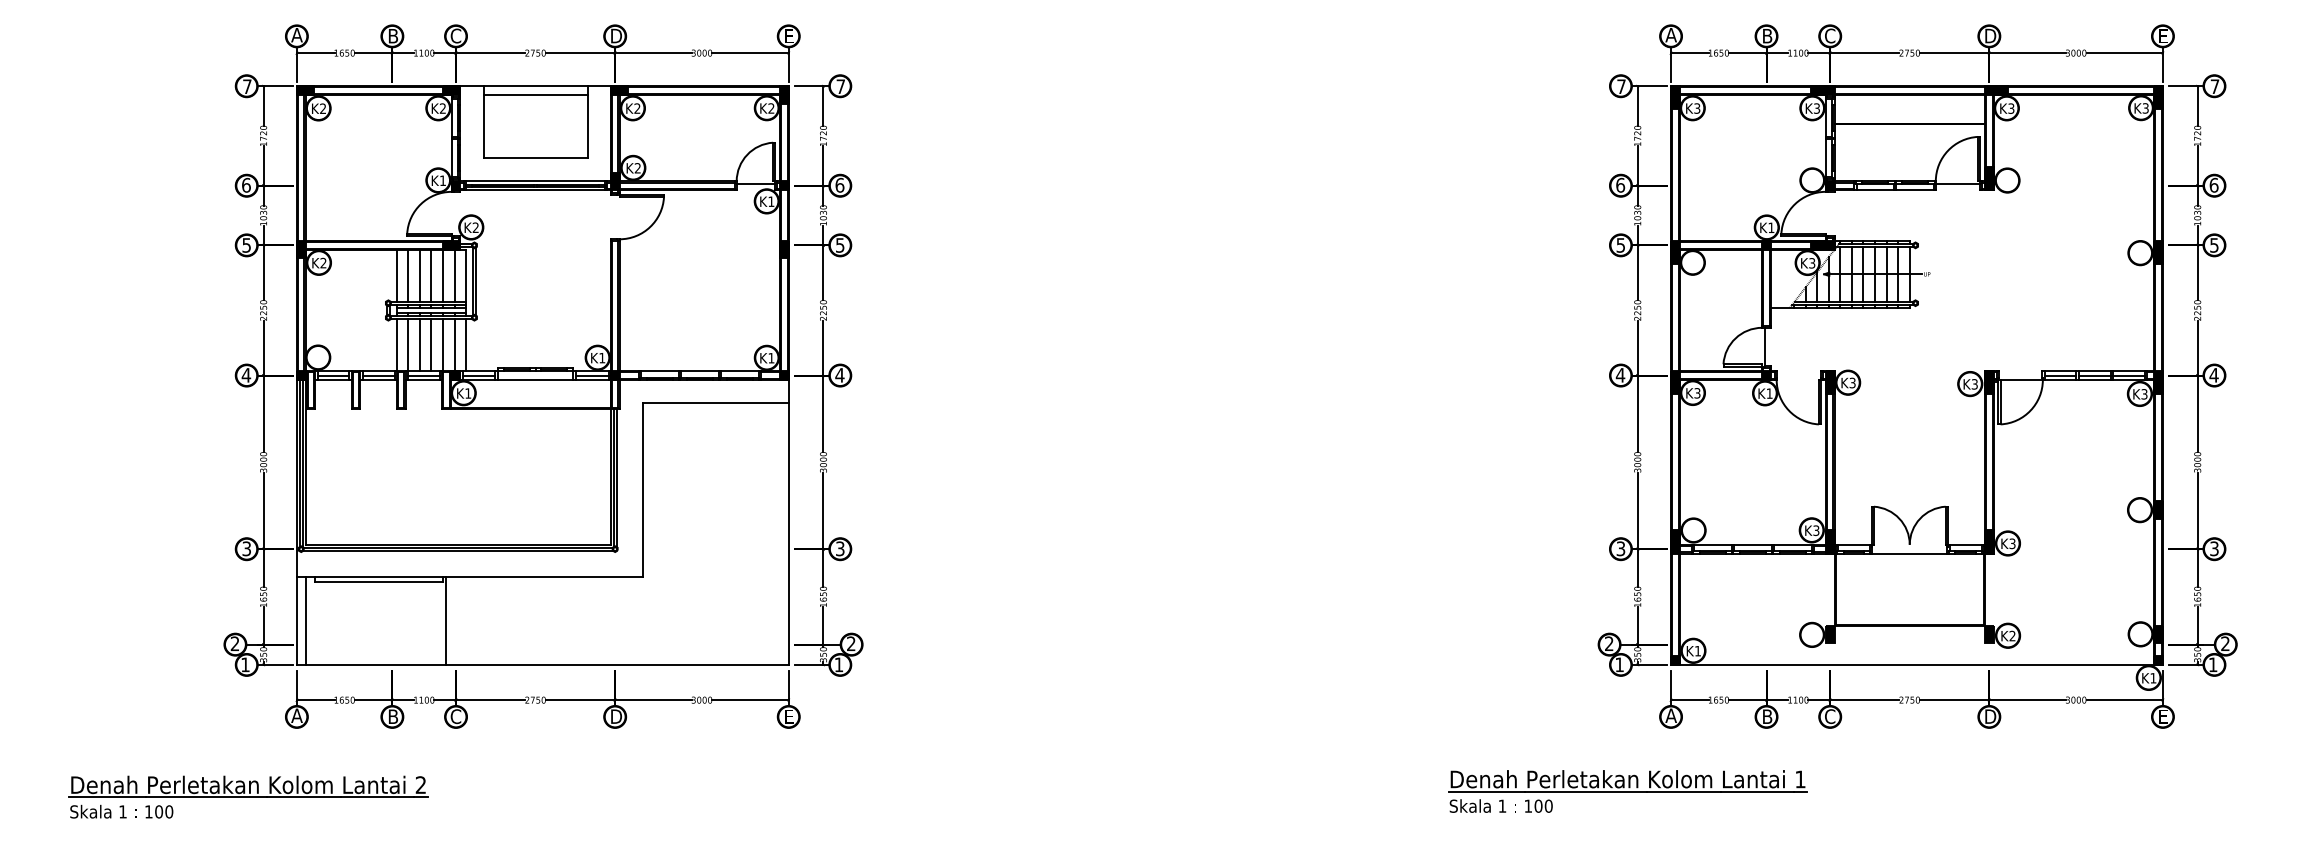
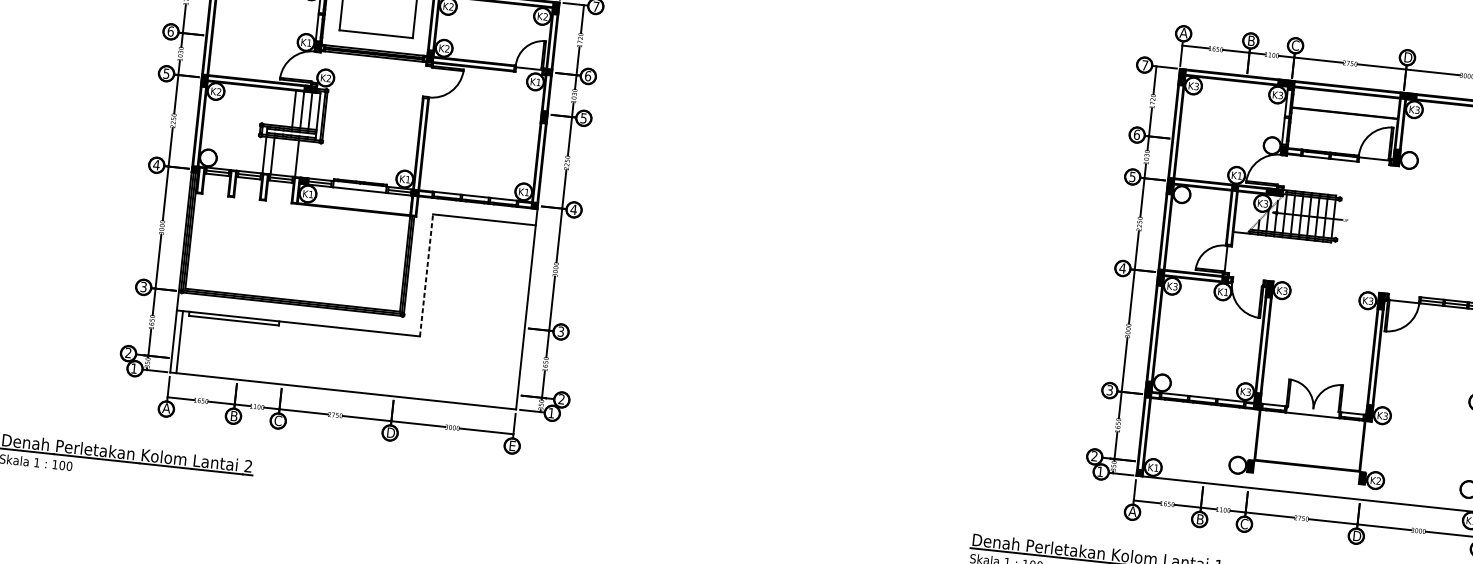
line: (396, 275) -> (269, 106), removed
line: (408, 275) -> (278, 107), removed
line: (419, 275) -> (285, 107), removed
line: (419, 345) -> (280, 157), removed
line: (431, 345) -> (288, 158), removed
line: (454, 345) -> (305, 159), removed
line: (466, 345) -> (313, 160), removed
line: (642, 489) -> (426, 275), solid -> dashed
line: (445, 620) -> (278, 352), removed

